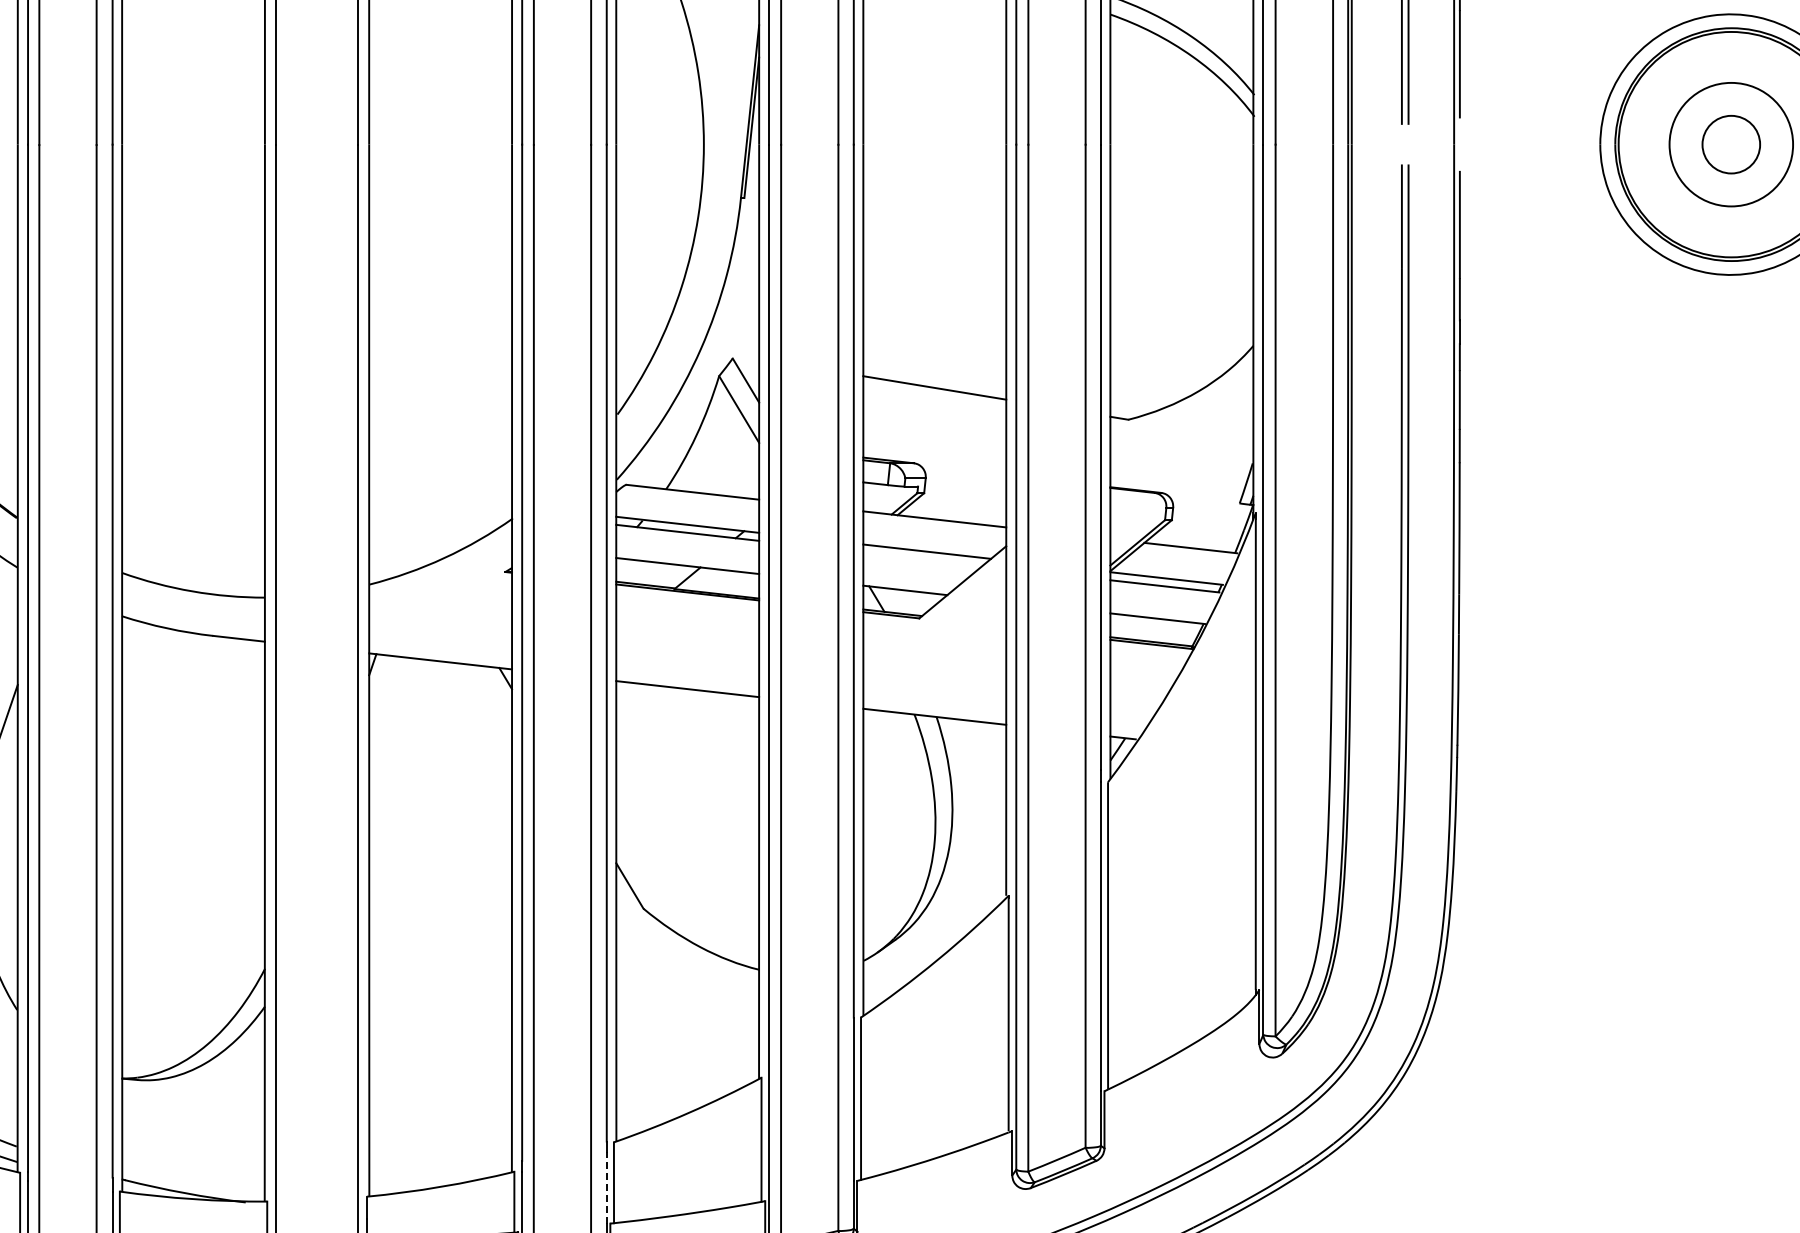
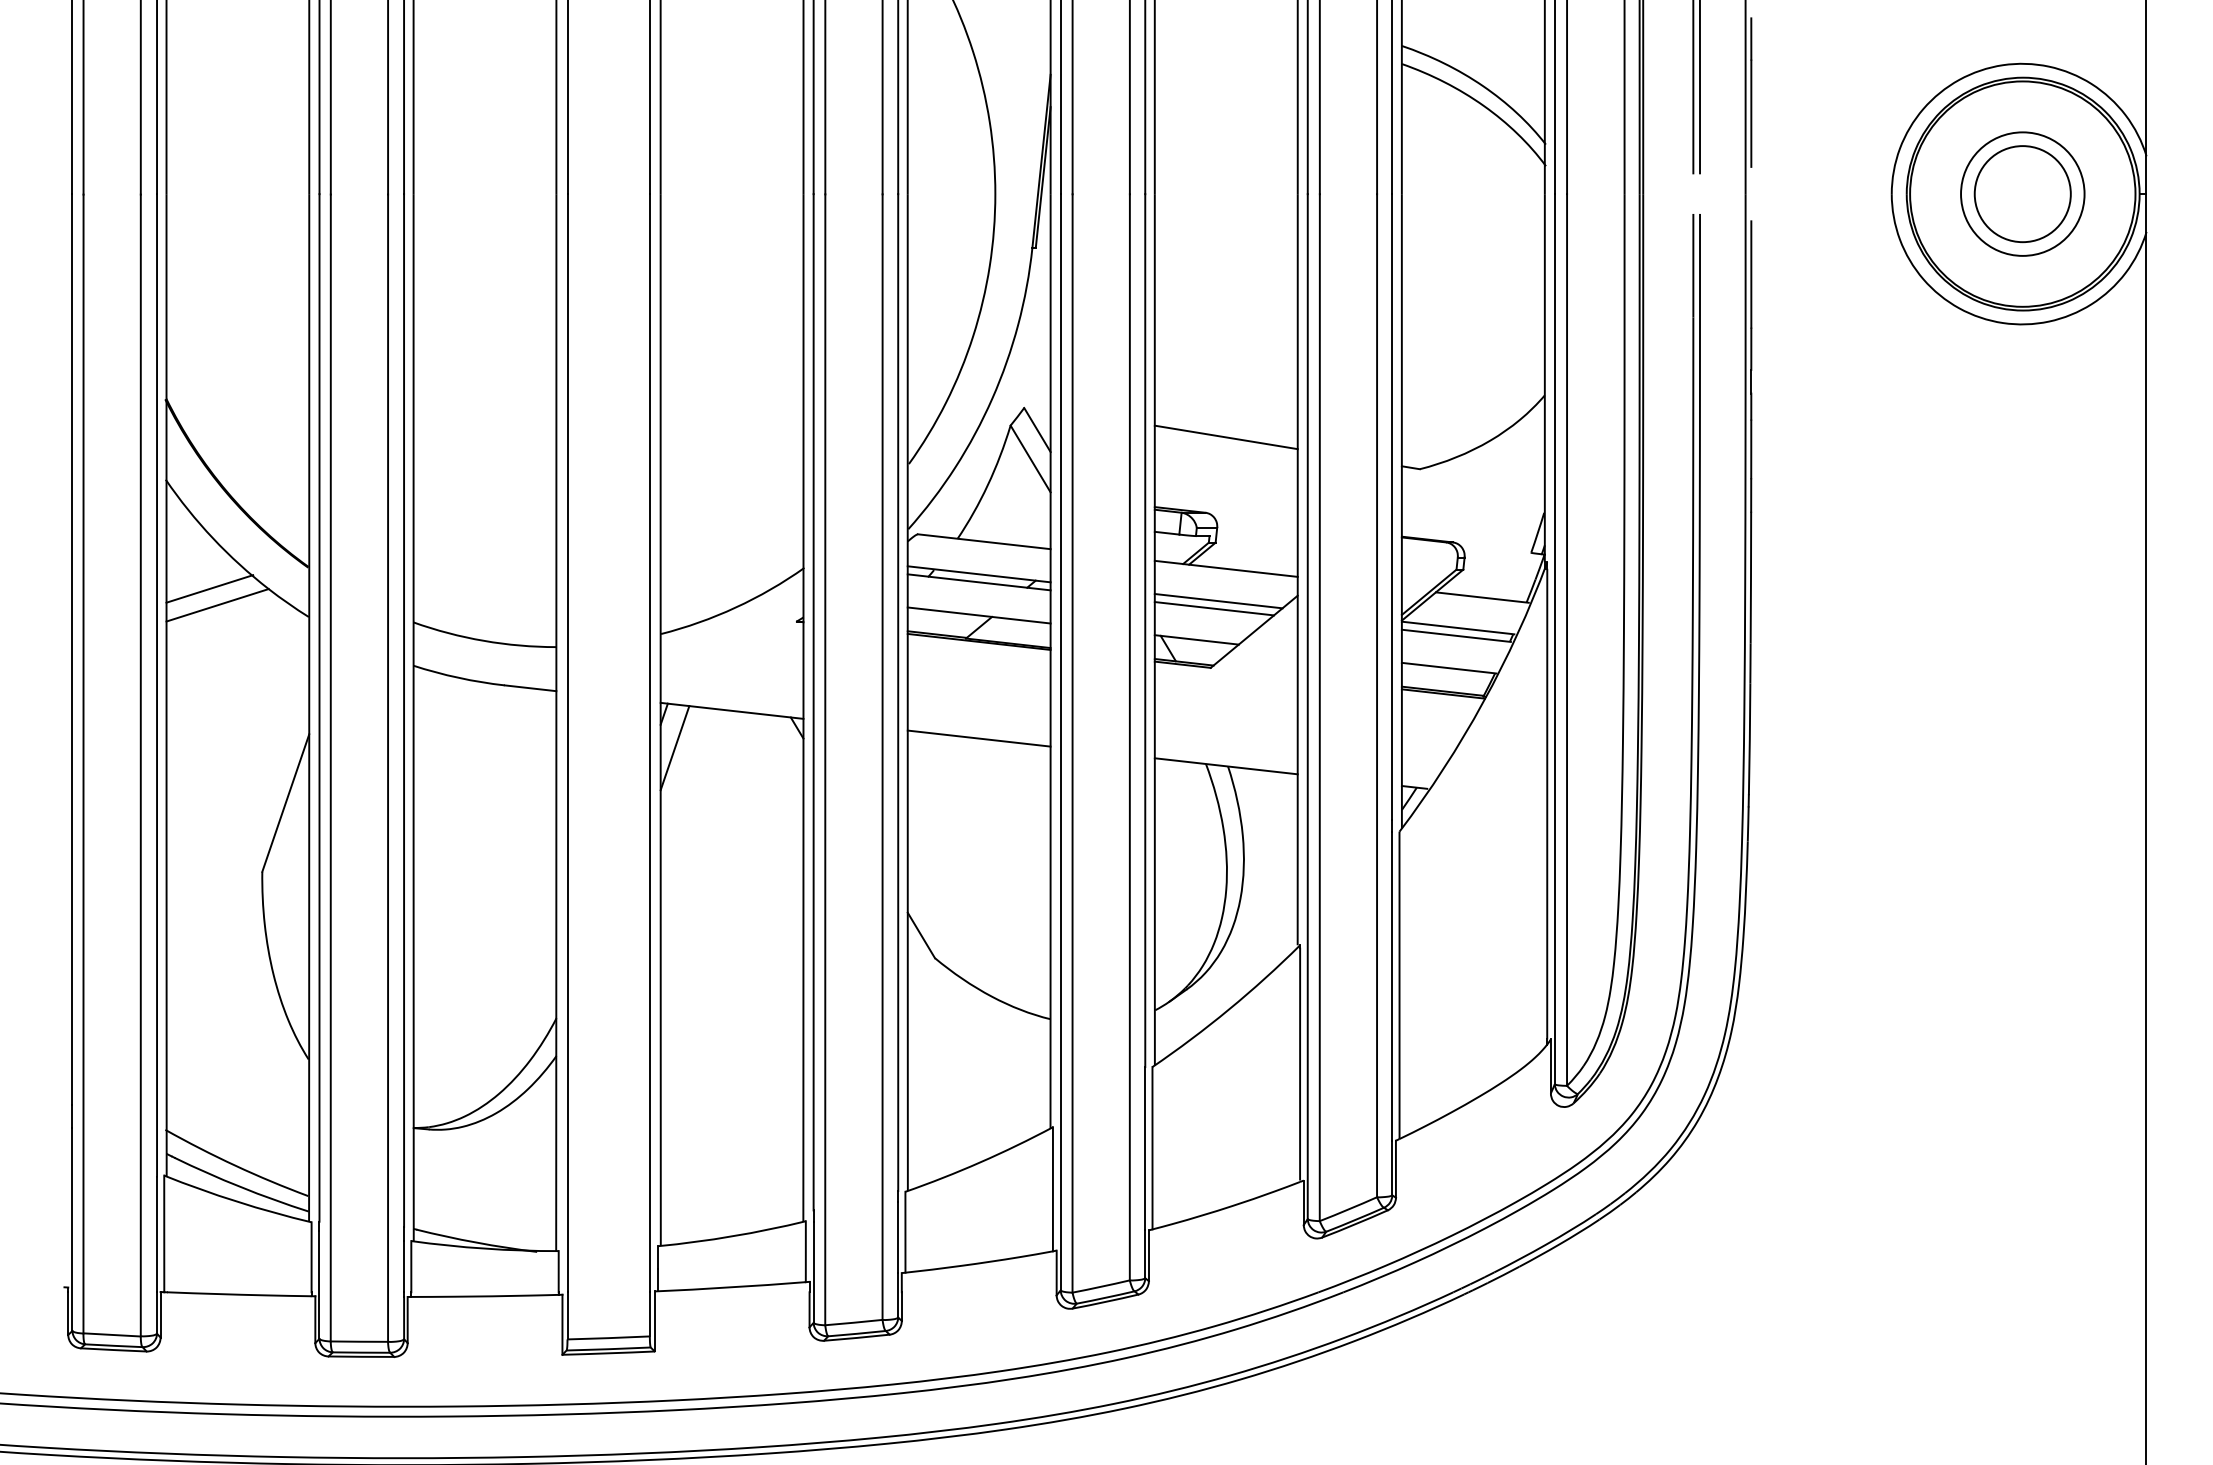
circle: (1731, 145) -> (2022, 194), size x1.67
line: (923, 559) -> (1214, 608), added
line: (383, 699) -> (674, 748), added
line: (607, 1188) -> (898, 1237), dashed -> solid

